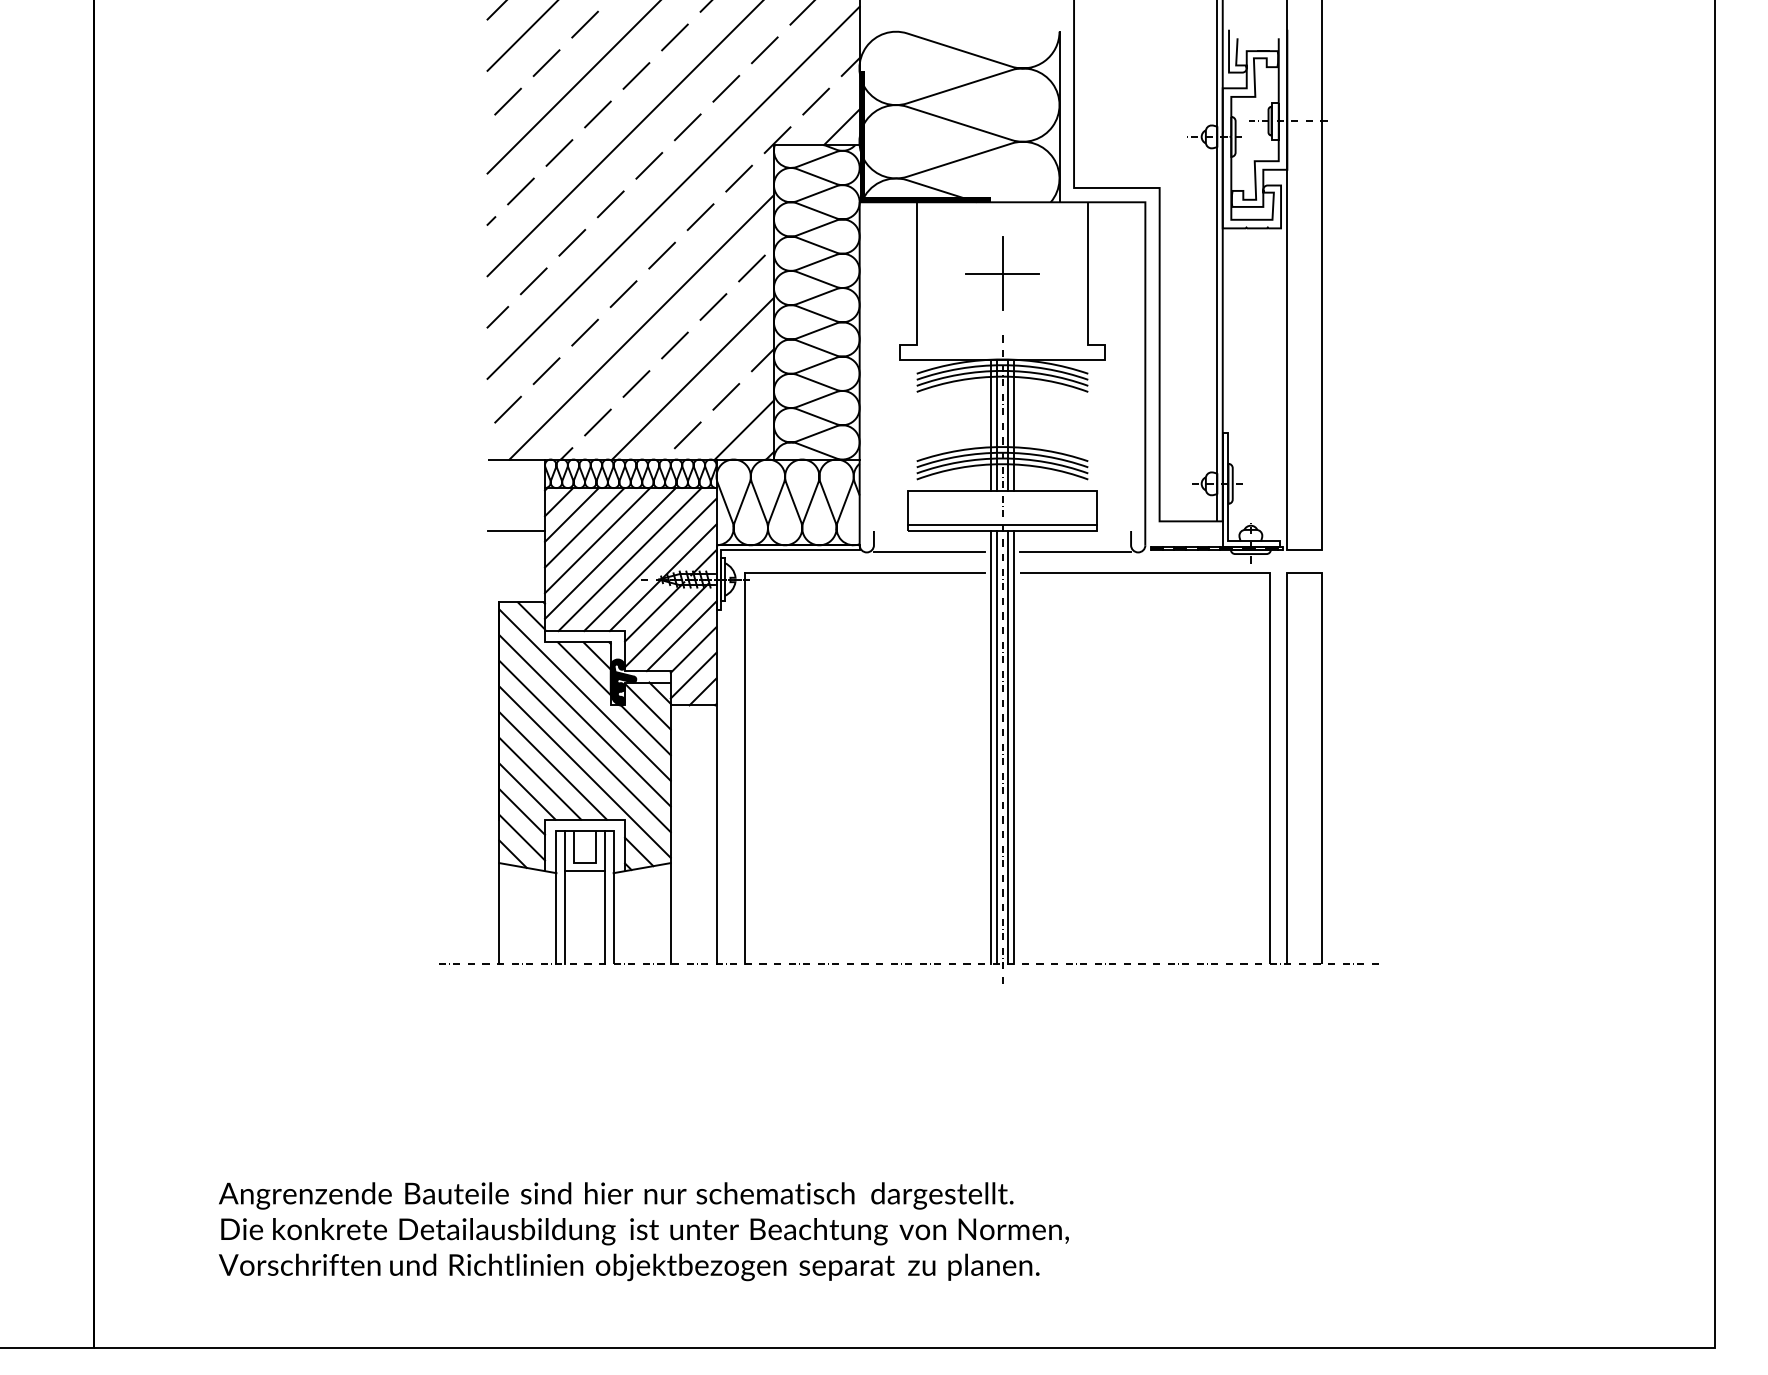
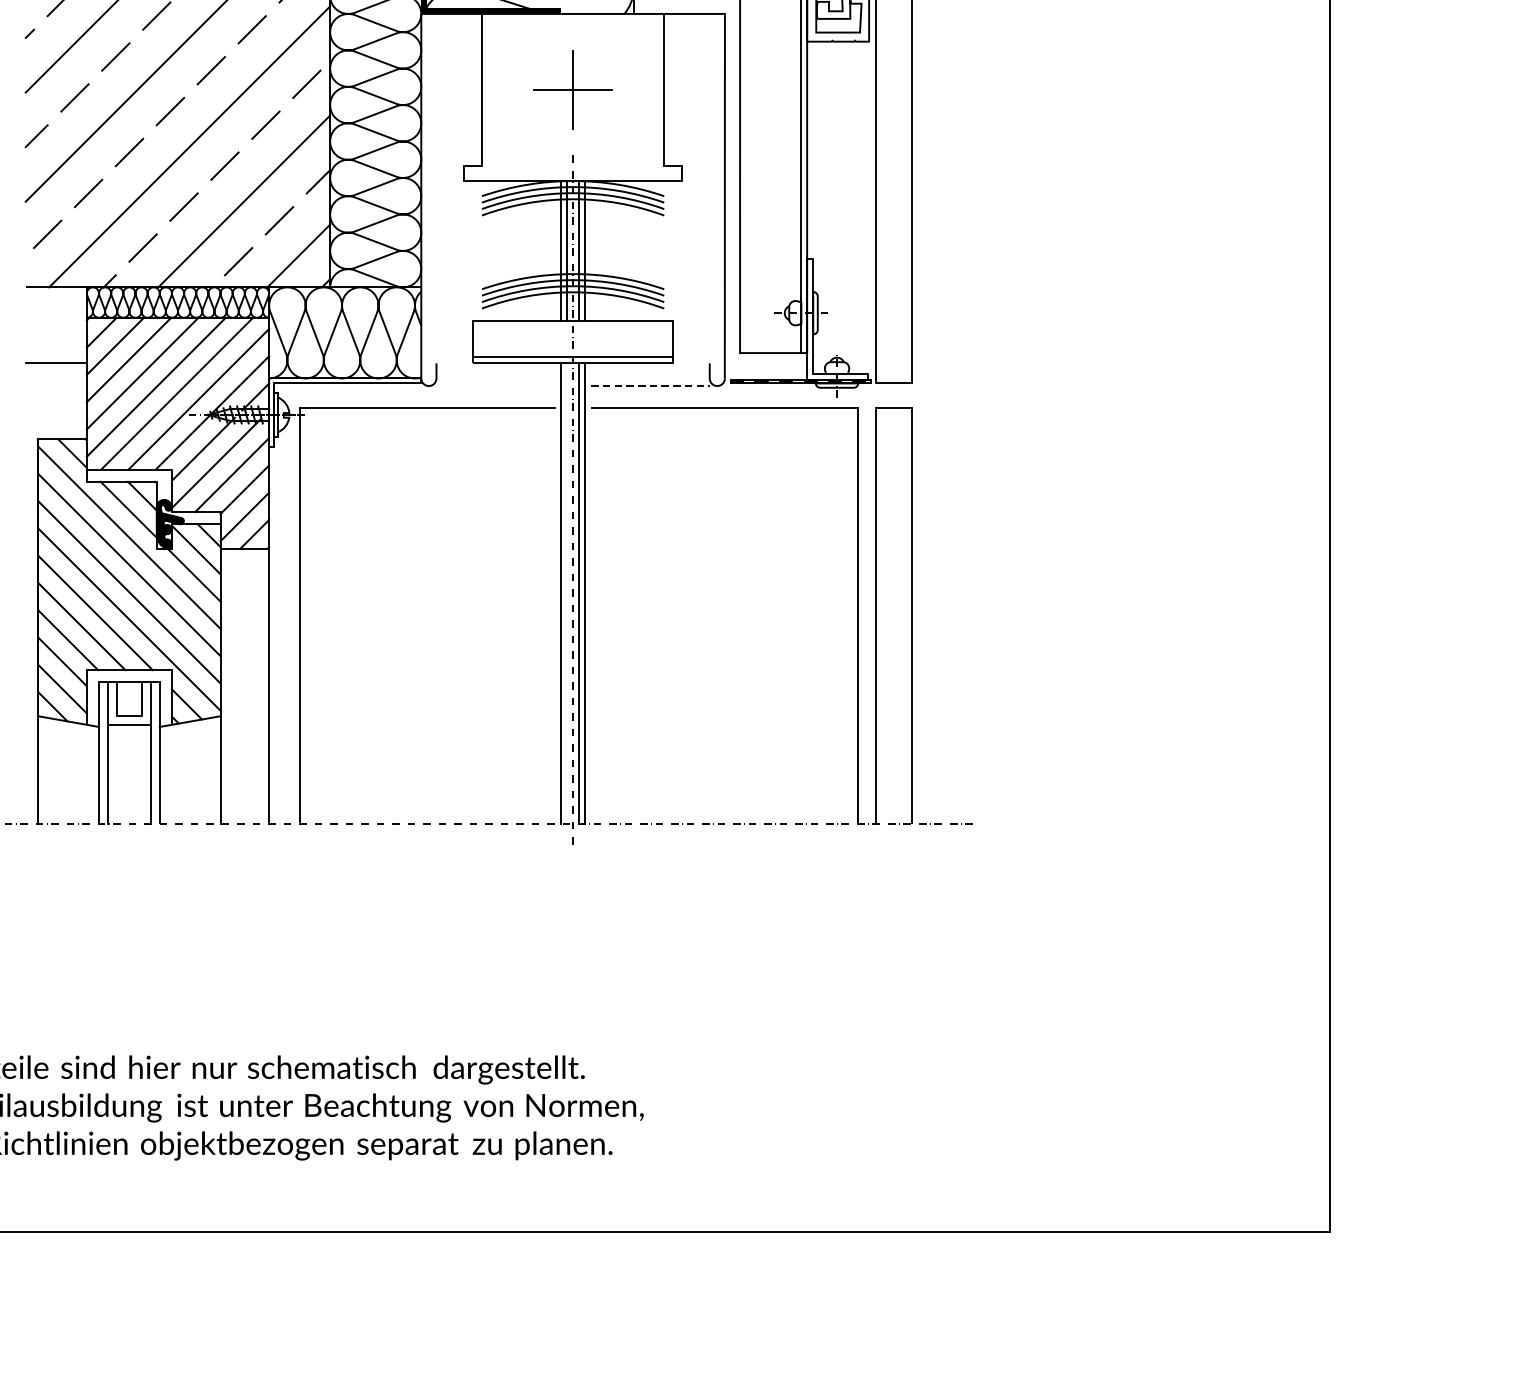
line: (929, 552) -> (495, 386), removed
line: (1075, 552) -> (650, 386), solid -> dashed
line: (996, 747) -> (566, 593), removed

